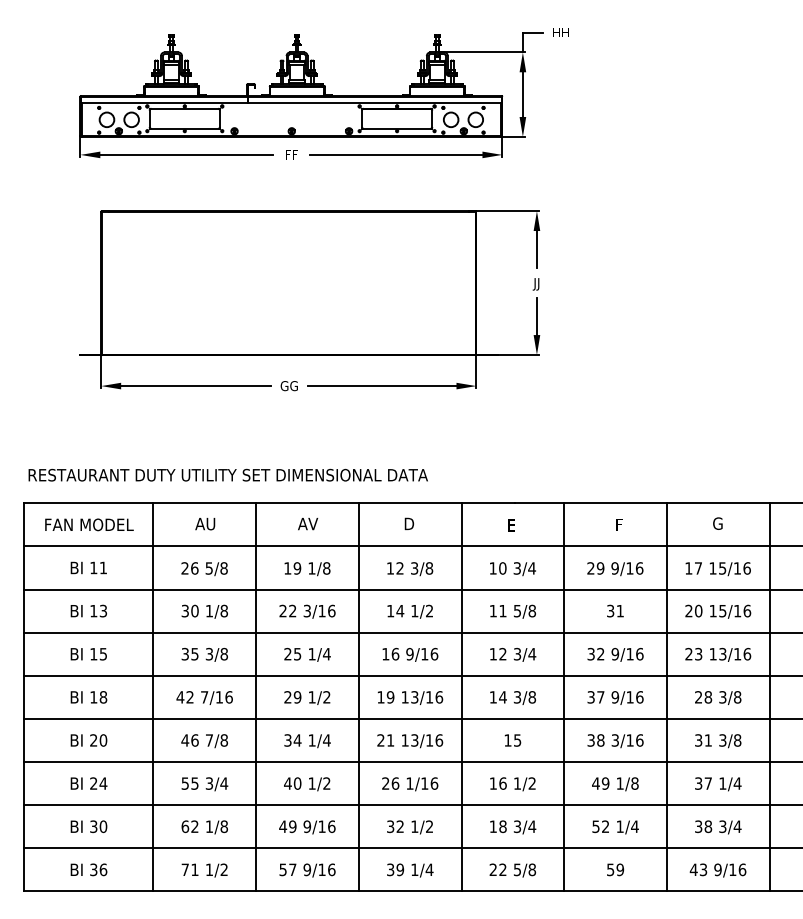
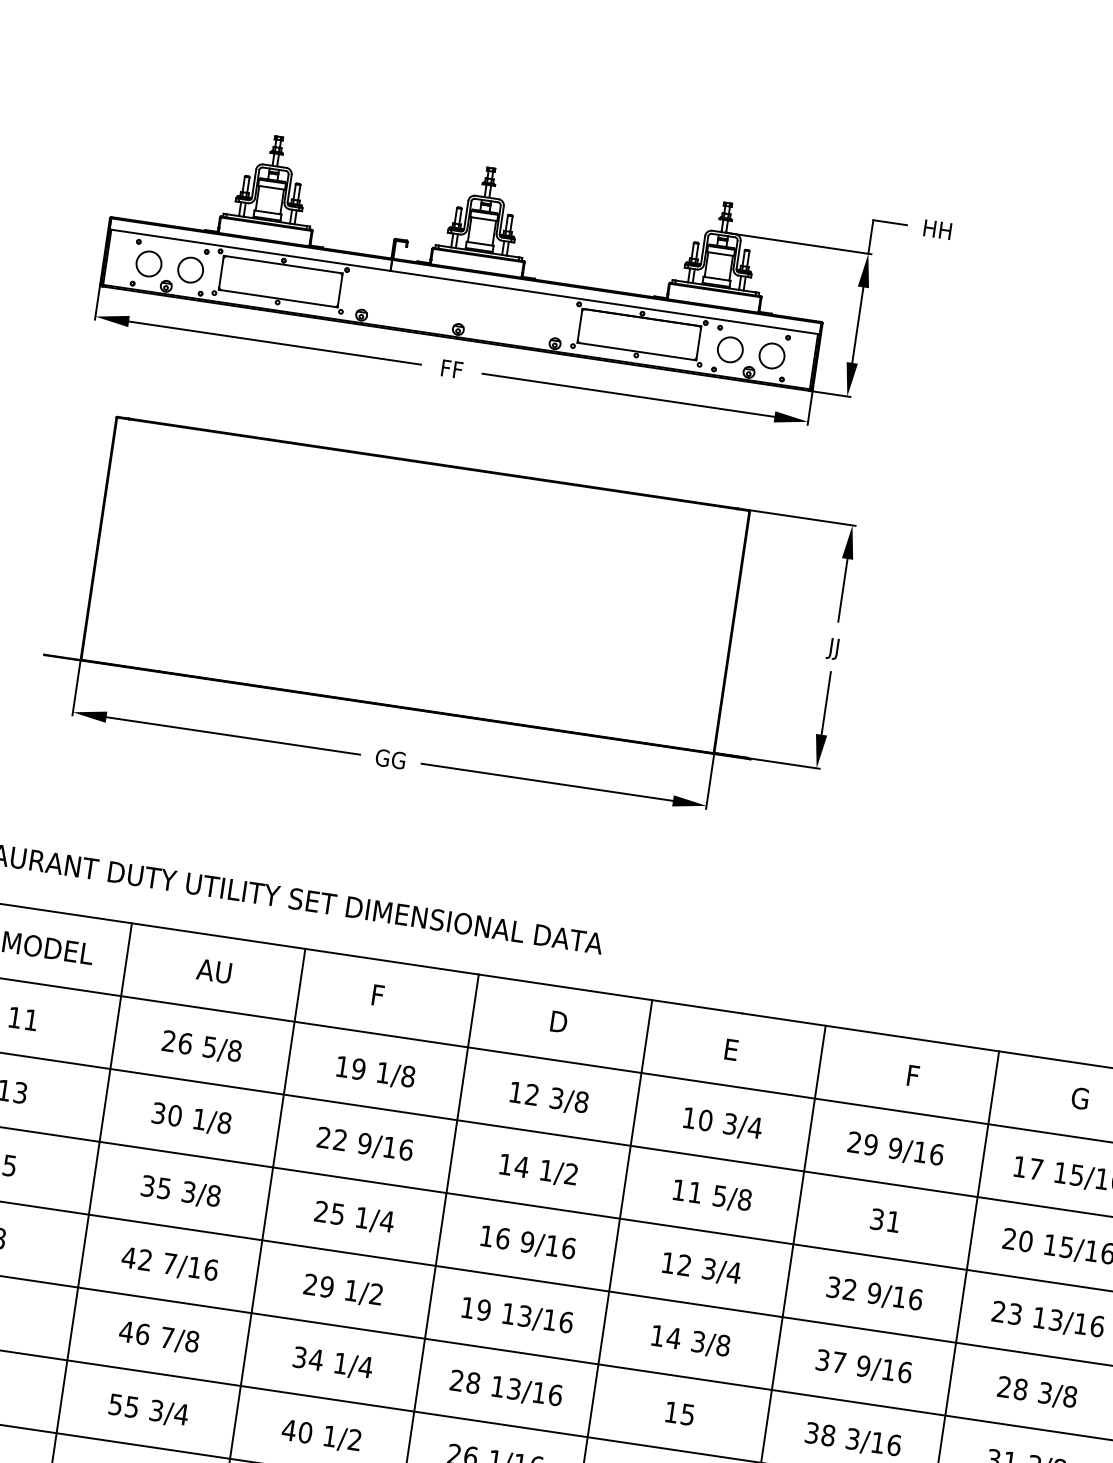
text: (308, 523) -> (388, 996), AV -> F
text: (307, 610) -> (365, 1142), 3/16 -> 9/16
text: (390, 740) -> (473, 1383), 21 -> 28

